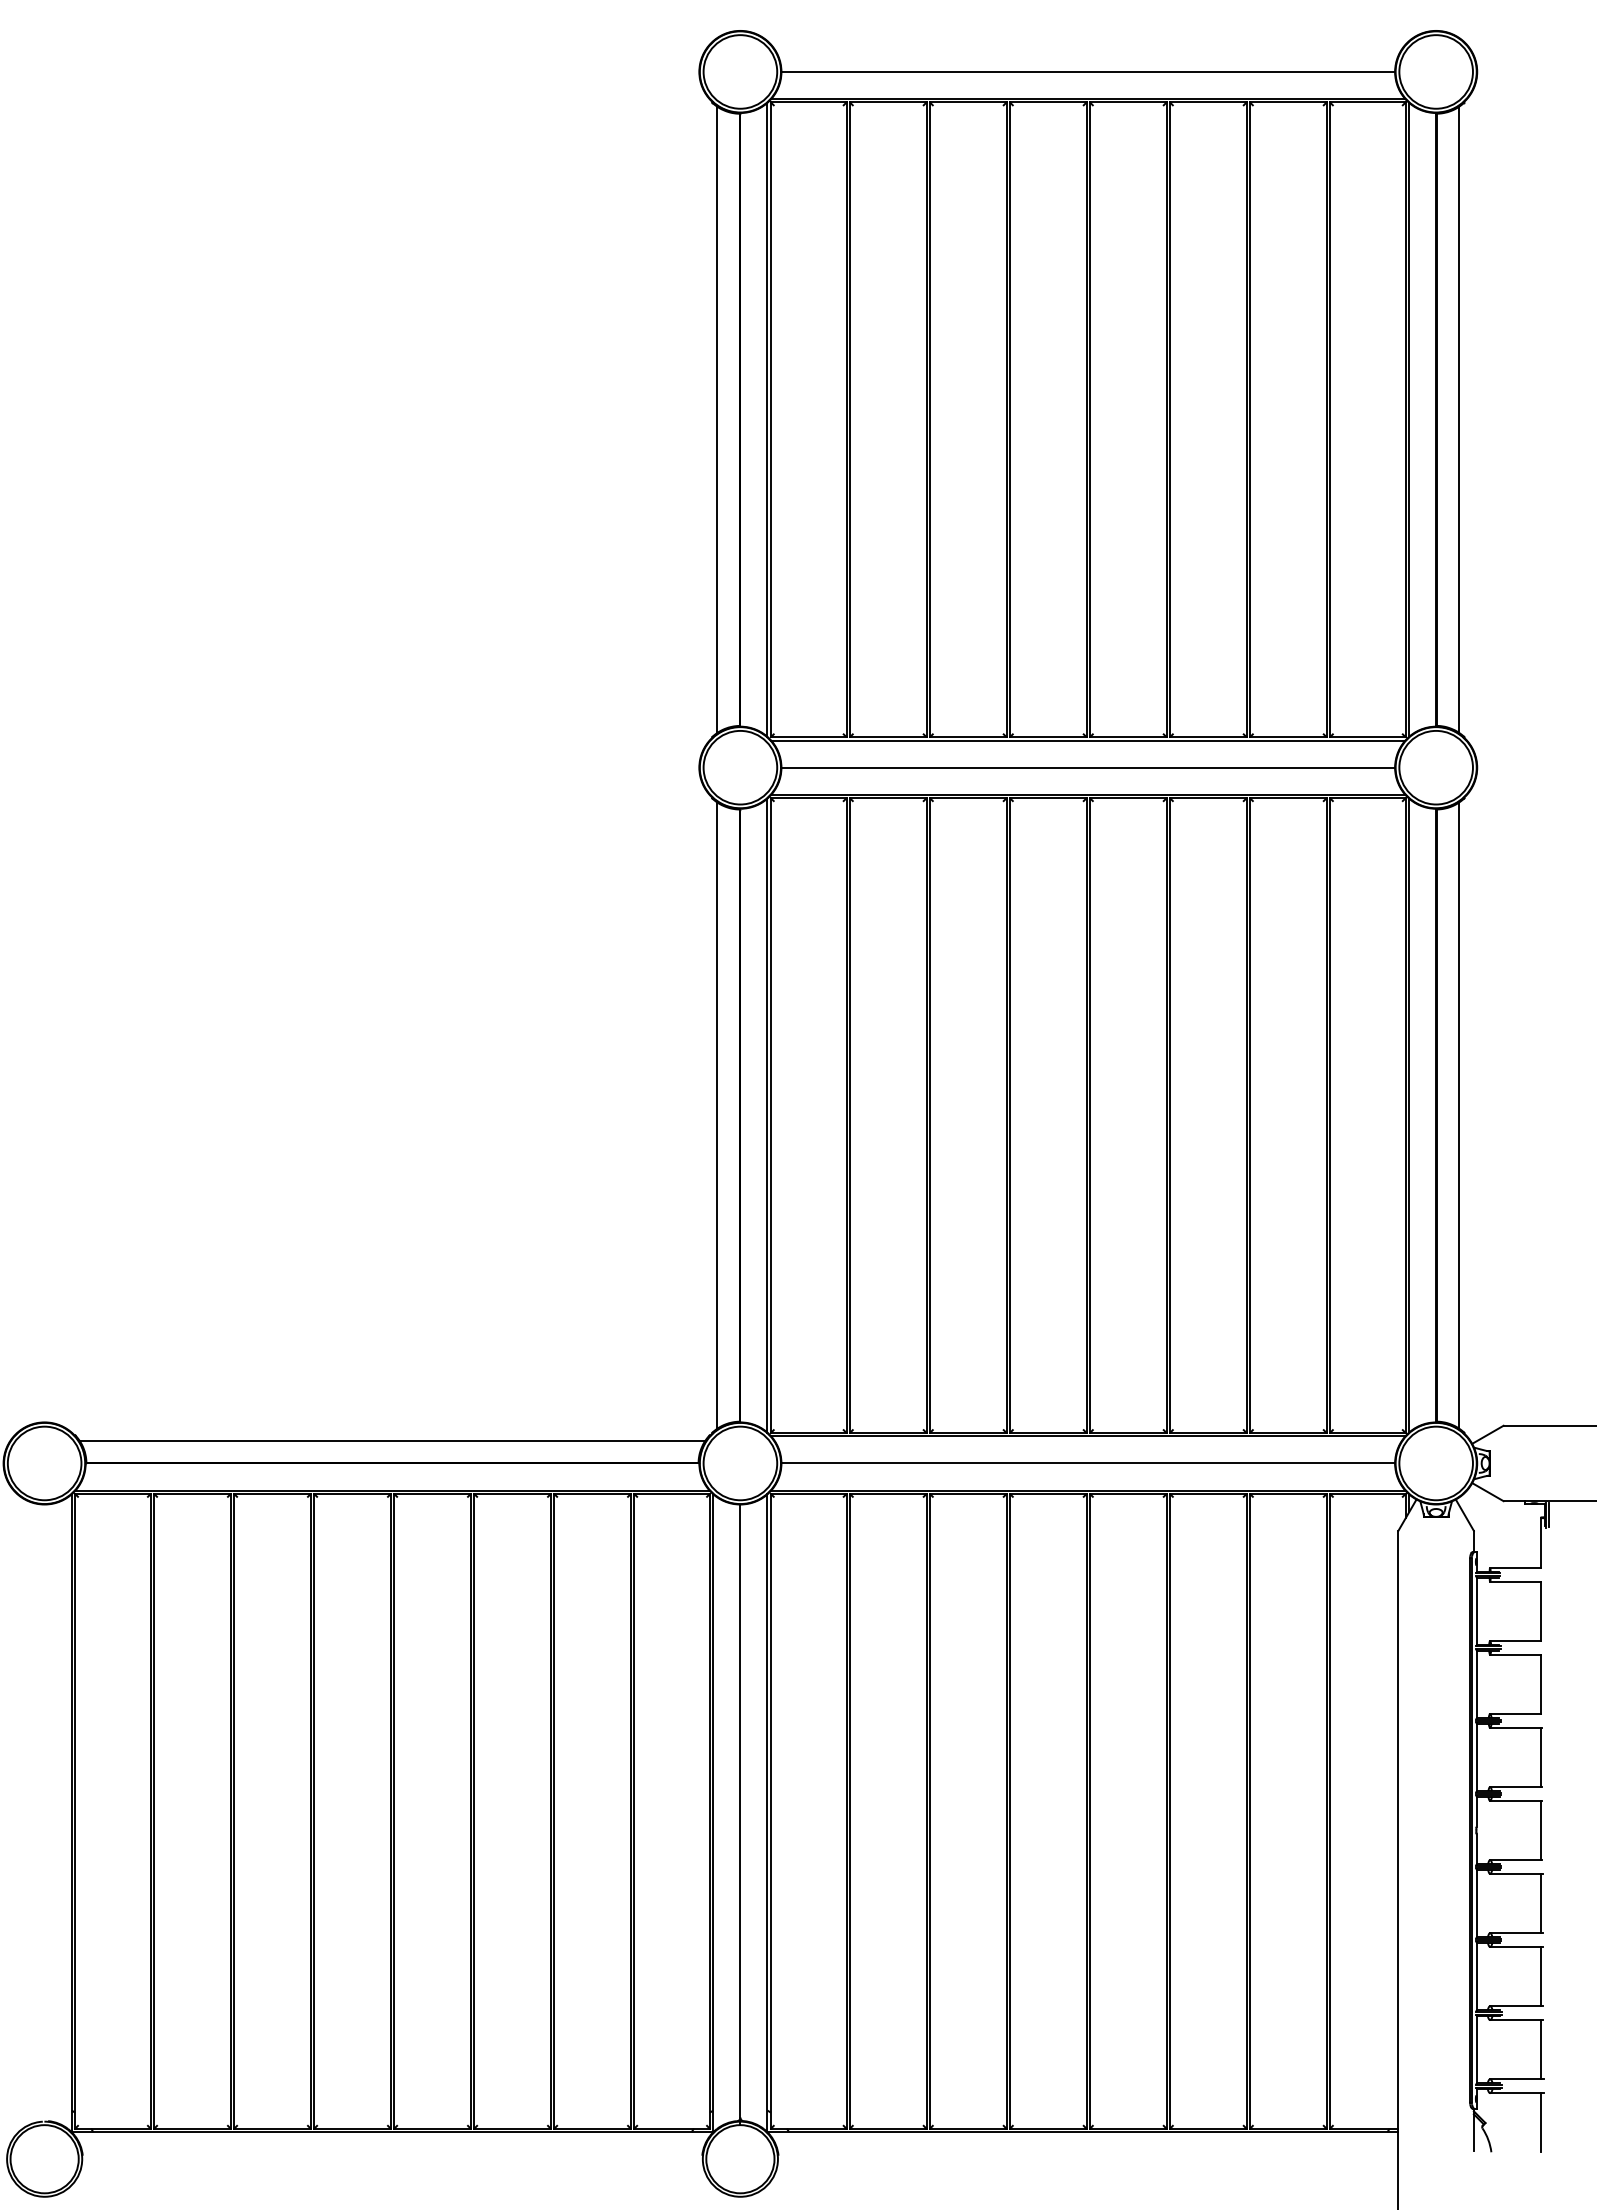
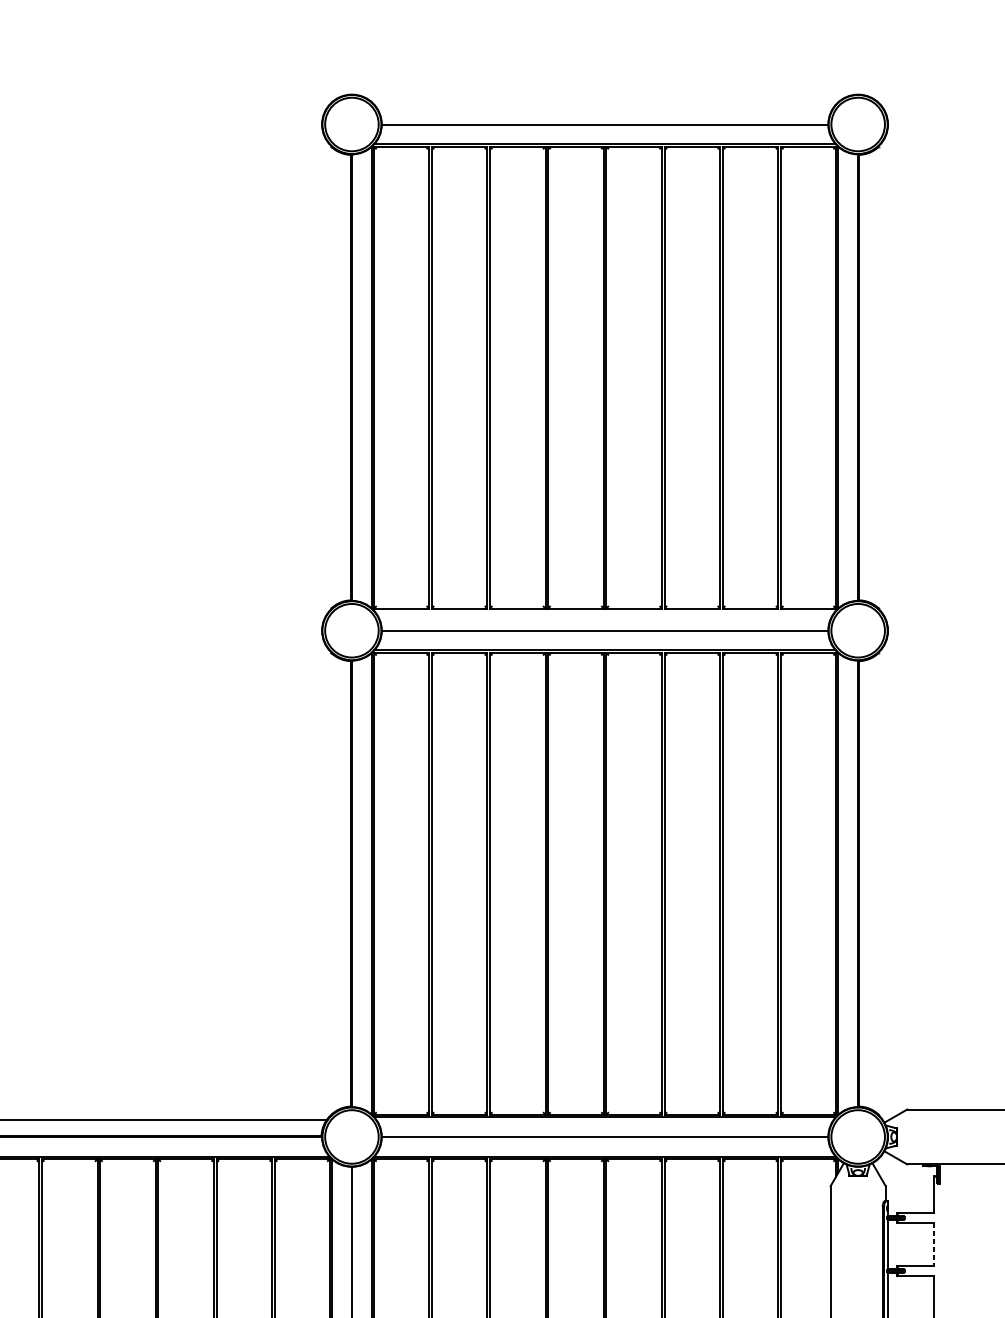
line: (717, 419) -> (335, 377), removed
line: (1459, 419) -> (875, 377), removed
line: (1088, 740) -> (605, 610), removed
line: (717, 1115) -> (335, 883), removed
line: (1459, 1115) -> (875, 883), removed
line: (1540, 1611) -> (934, 1244), solid -> dashed

